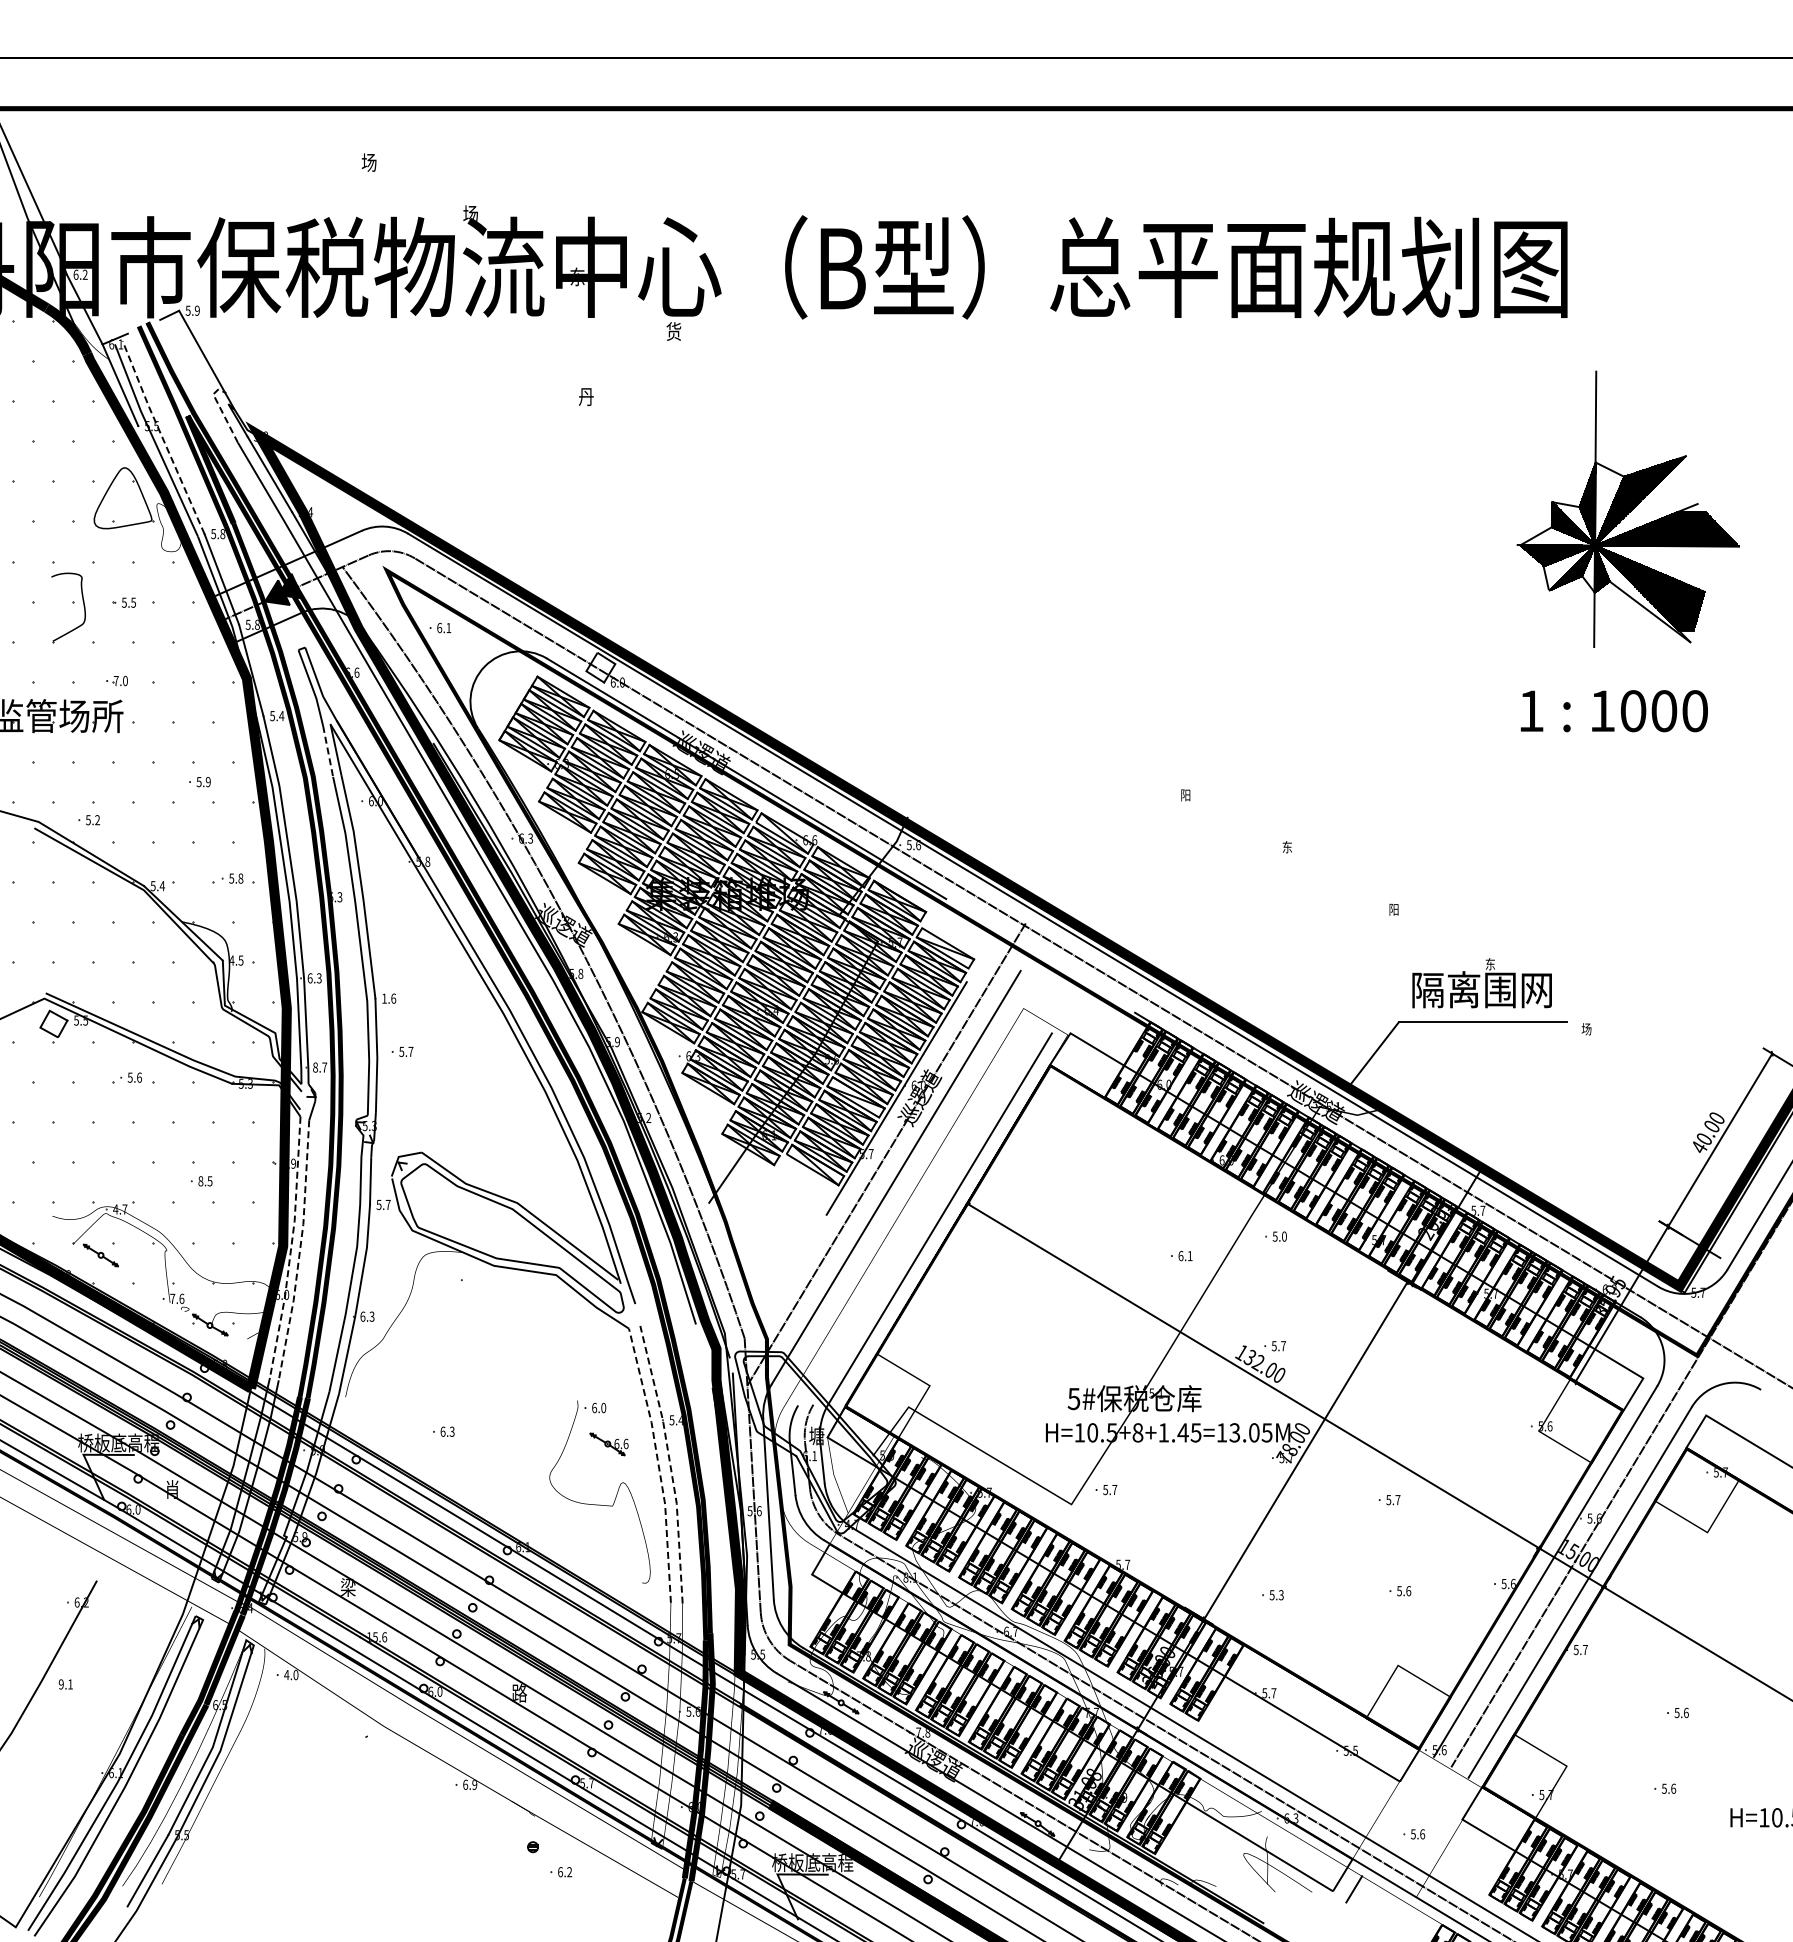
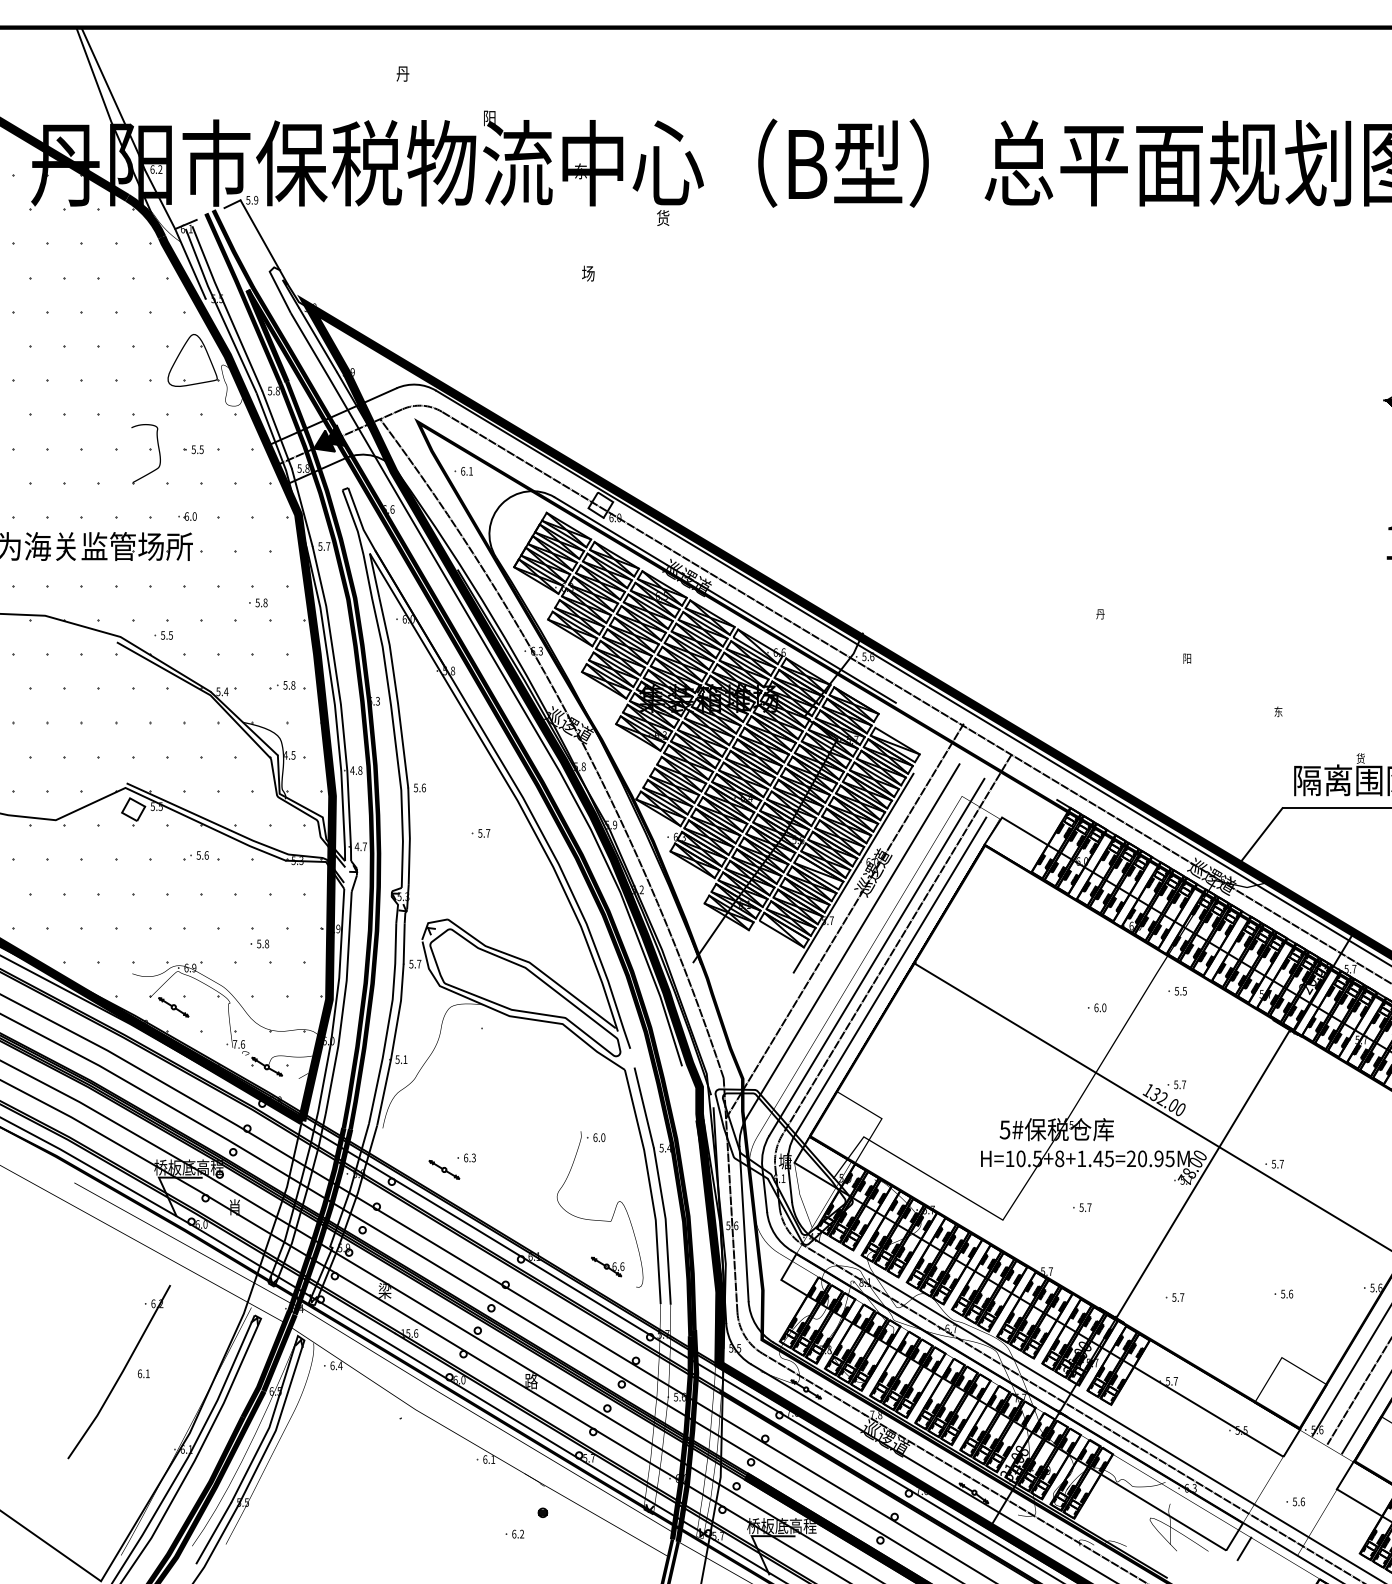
text: (368, 162) -> (402, 73), 场 -> 丹
text: (470, 214) -> (489, 118), 场 -> 阳
text: (586, 396) -> (588, 273), 丹 -> 场
line: (221, 410) -> (276, 285), dashed -> solid
line: (162, 437) -> (226, 308), dashed -> solid
text: (310, 512) -> (352, 372), 5.4 -> 5.9
text: (115, 680) -> (186, 516), 7.0 -> 6.0
text: (281, 716) -> (328, 546), 5.4 -> 5.7
line: (328, 752) -> (368, 577), dashed -> solid
text: (207, 782) -> (264, 603), 5.9 -> 5.8
text: (1185, 795) -> (1100, 614), 阳 -> 丹
text: (97, 820) -> (170, 635), 5.2 -> 5.5
text: (1286, 847) -> (1186, 658), 东 -> 阳
text: (1393, 909) -> (1278, 711), 阳 -> 东
text: (1490, 964) -> (1360, 758), 东 -> 货
text: (314, 978) -> (356, 770), 6.3 -> 4.8
text: (384, 998) -> (416, 787), 1.6 -> 5.6
text: (402, 1051) -> (480, 833), moved
text: (315, 1067) -> (357, 846), 8.7 -> 4.7
text: (205, 1181) -> (263, 944), 8.5 -> 5.8
line: (947, 1181) -> (896, 944), added
line: (923, 1196) -> (876, 956), added
text: (120, 1209) -> (190, 968), 4.7 -> 6.9
text: (1283, 1236) -> (1184, 991), 5.0 -> 5.5
line: (291, 1248) -> (336, 1001), dashed -> solid
line: (299, 1250) -> (343, 1003), dashed -> solid
text: (1189, 1255) -> (1103, 1007), 6.1 -> 6.0
text: (367, 1316) -> (401, 1059), 6.3 -> 5.1
text: (1237, 1432) -> (1144, 1158), H=10.5+8+1.45=13.05M -> H=10.5+8+1.45=20.95M
part: (608, 1444) -> (607, 1267), moved
part: (417, 1445) -> (444, 1169), added
line: (670, 1463) -> (660, 1185), dashed -> solid
line: (658, 1464) -> (650, 1185), dashed -> solid
text: (1106, 1490) -> (1082, 1208), moved
text: (1389, 1500) -> (1274, 1164), moved
text: (1281, 1595) -> (1182, 1297), 5.3 -> 5.7
text: (291, 1674) -> (336, 1365), 4.0 -> 6.4
text: (60, 1684) -> (139, 1373), 9.1 -> 6.1
text: (474, 1784) -> (492, 1459), 6.9 -> 6.1
text: (561, 1872) -> (515, 1534), moved

